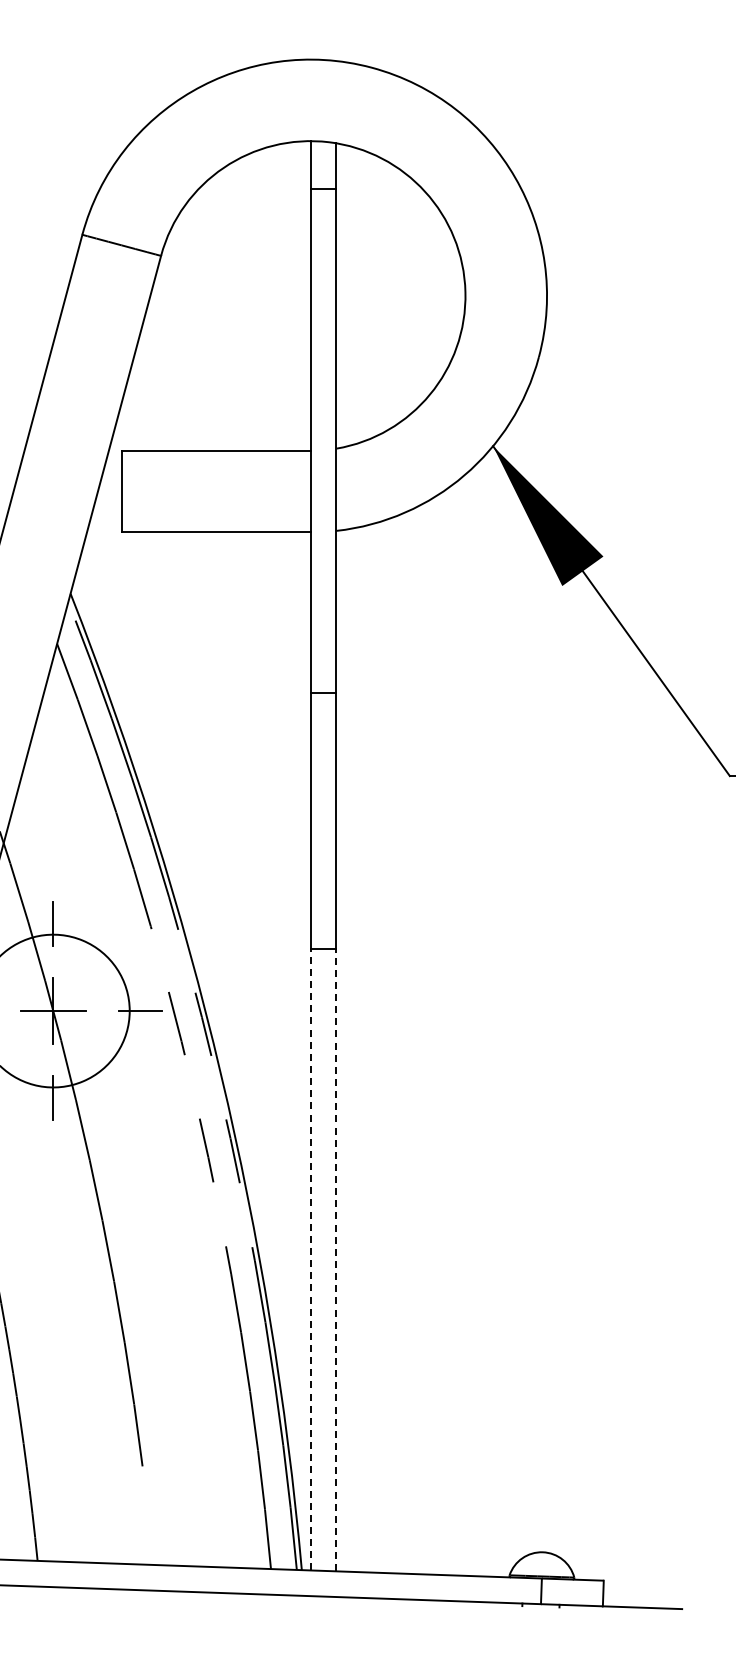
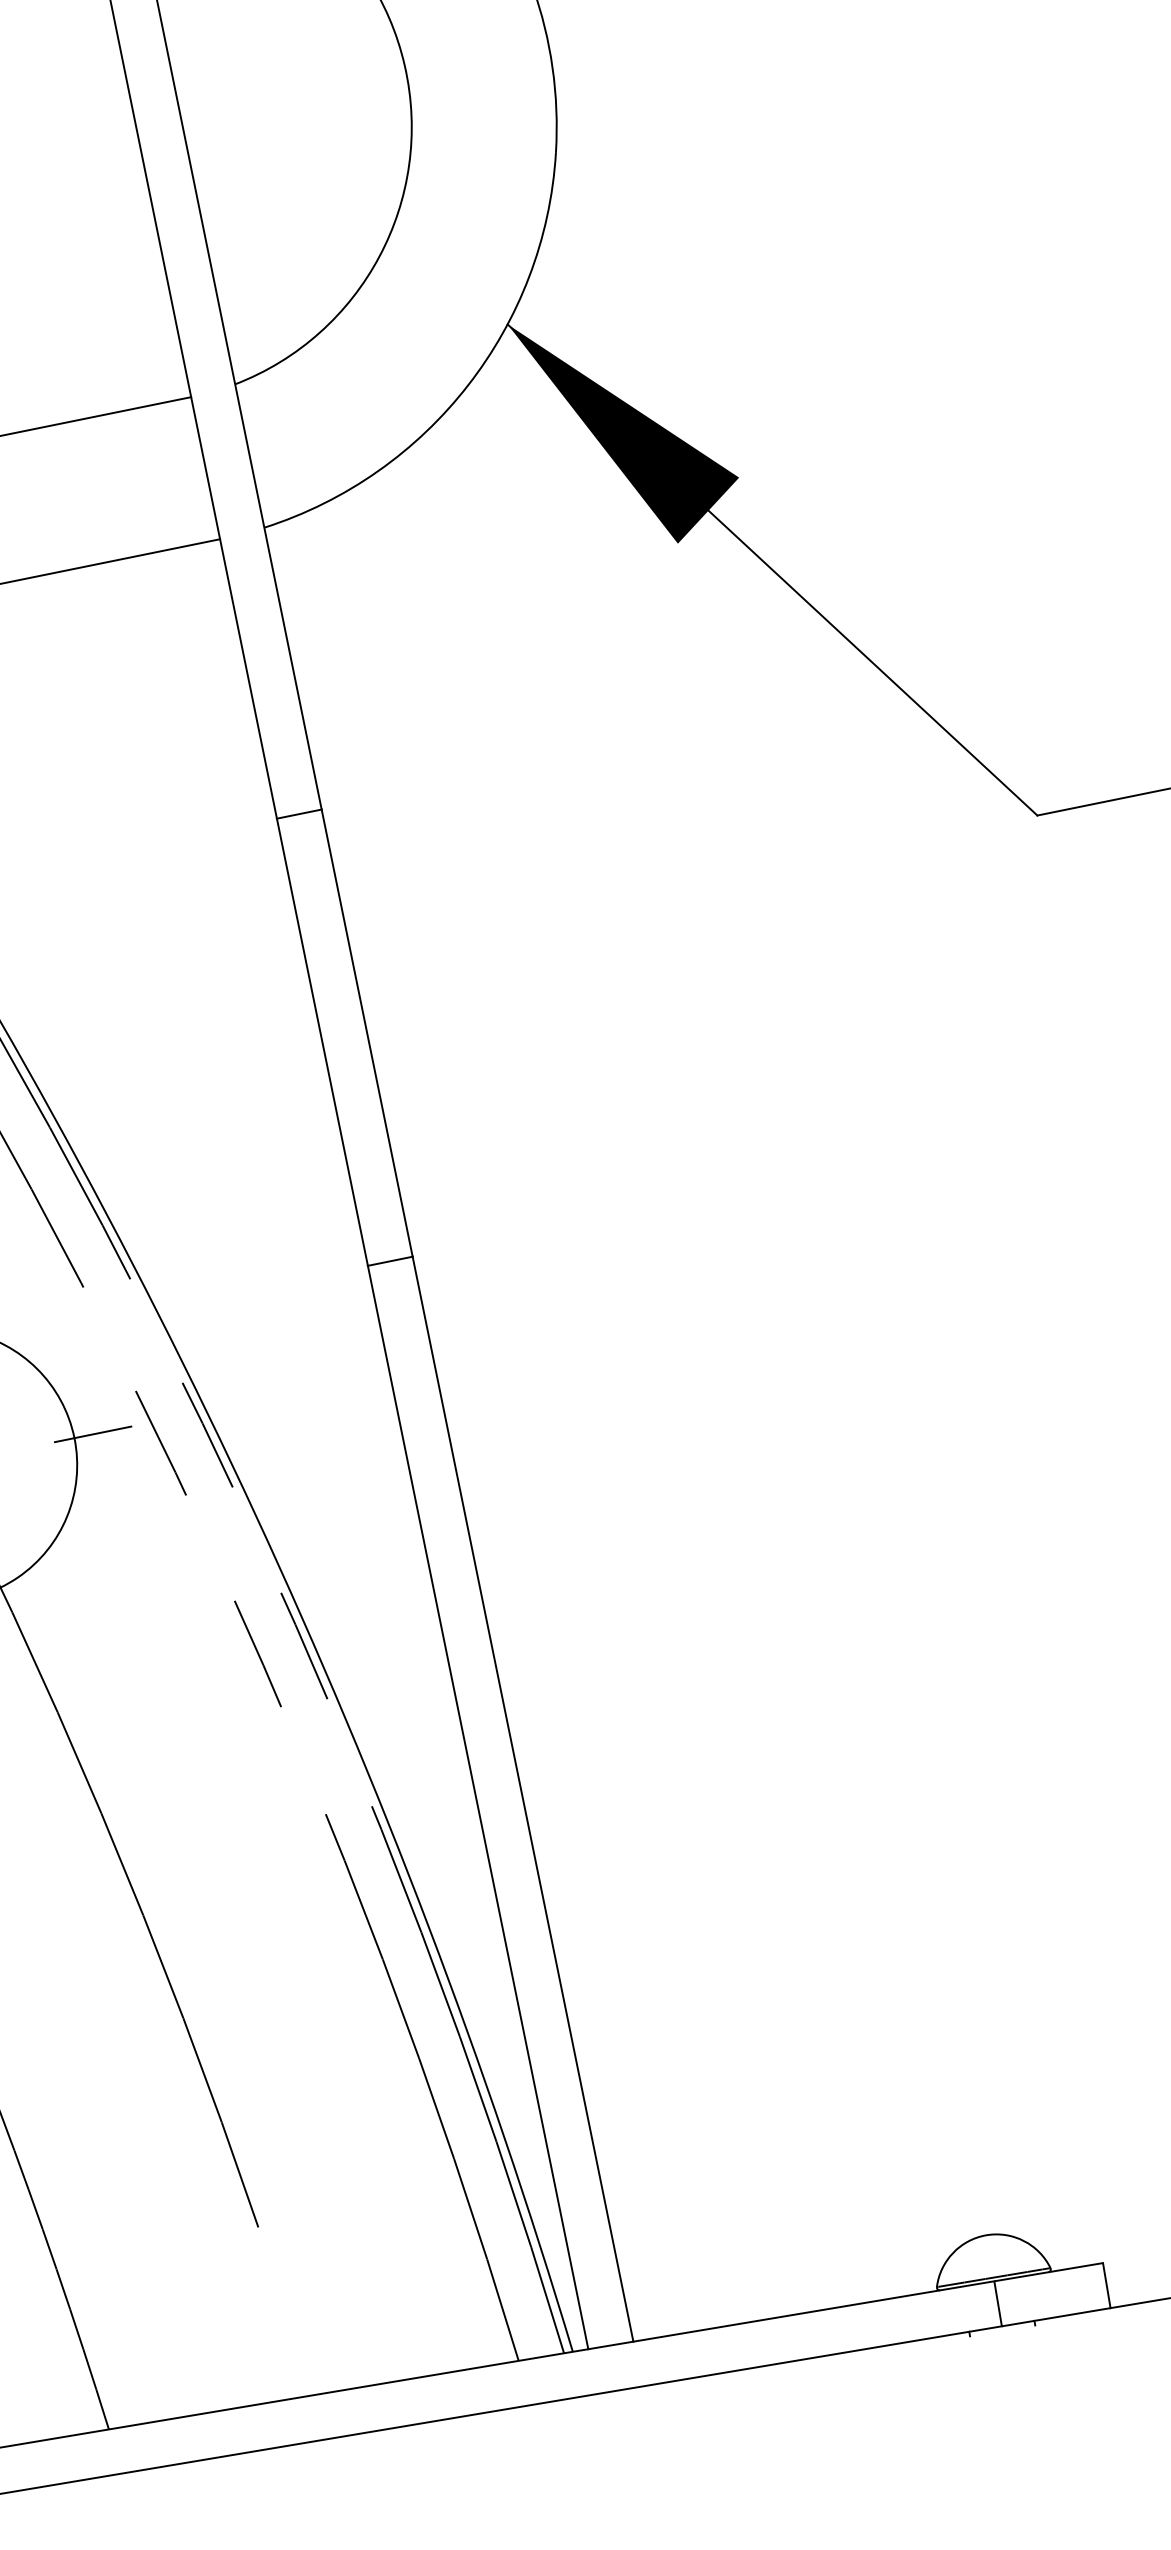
line: (310, 1259) -> (477, 1807), dashed -> solid
line: (336, 1259) -> (523, 1797), dashed -> solid

